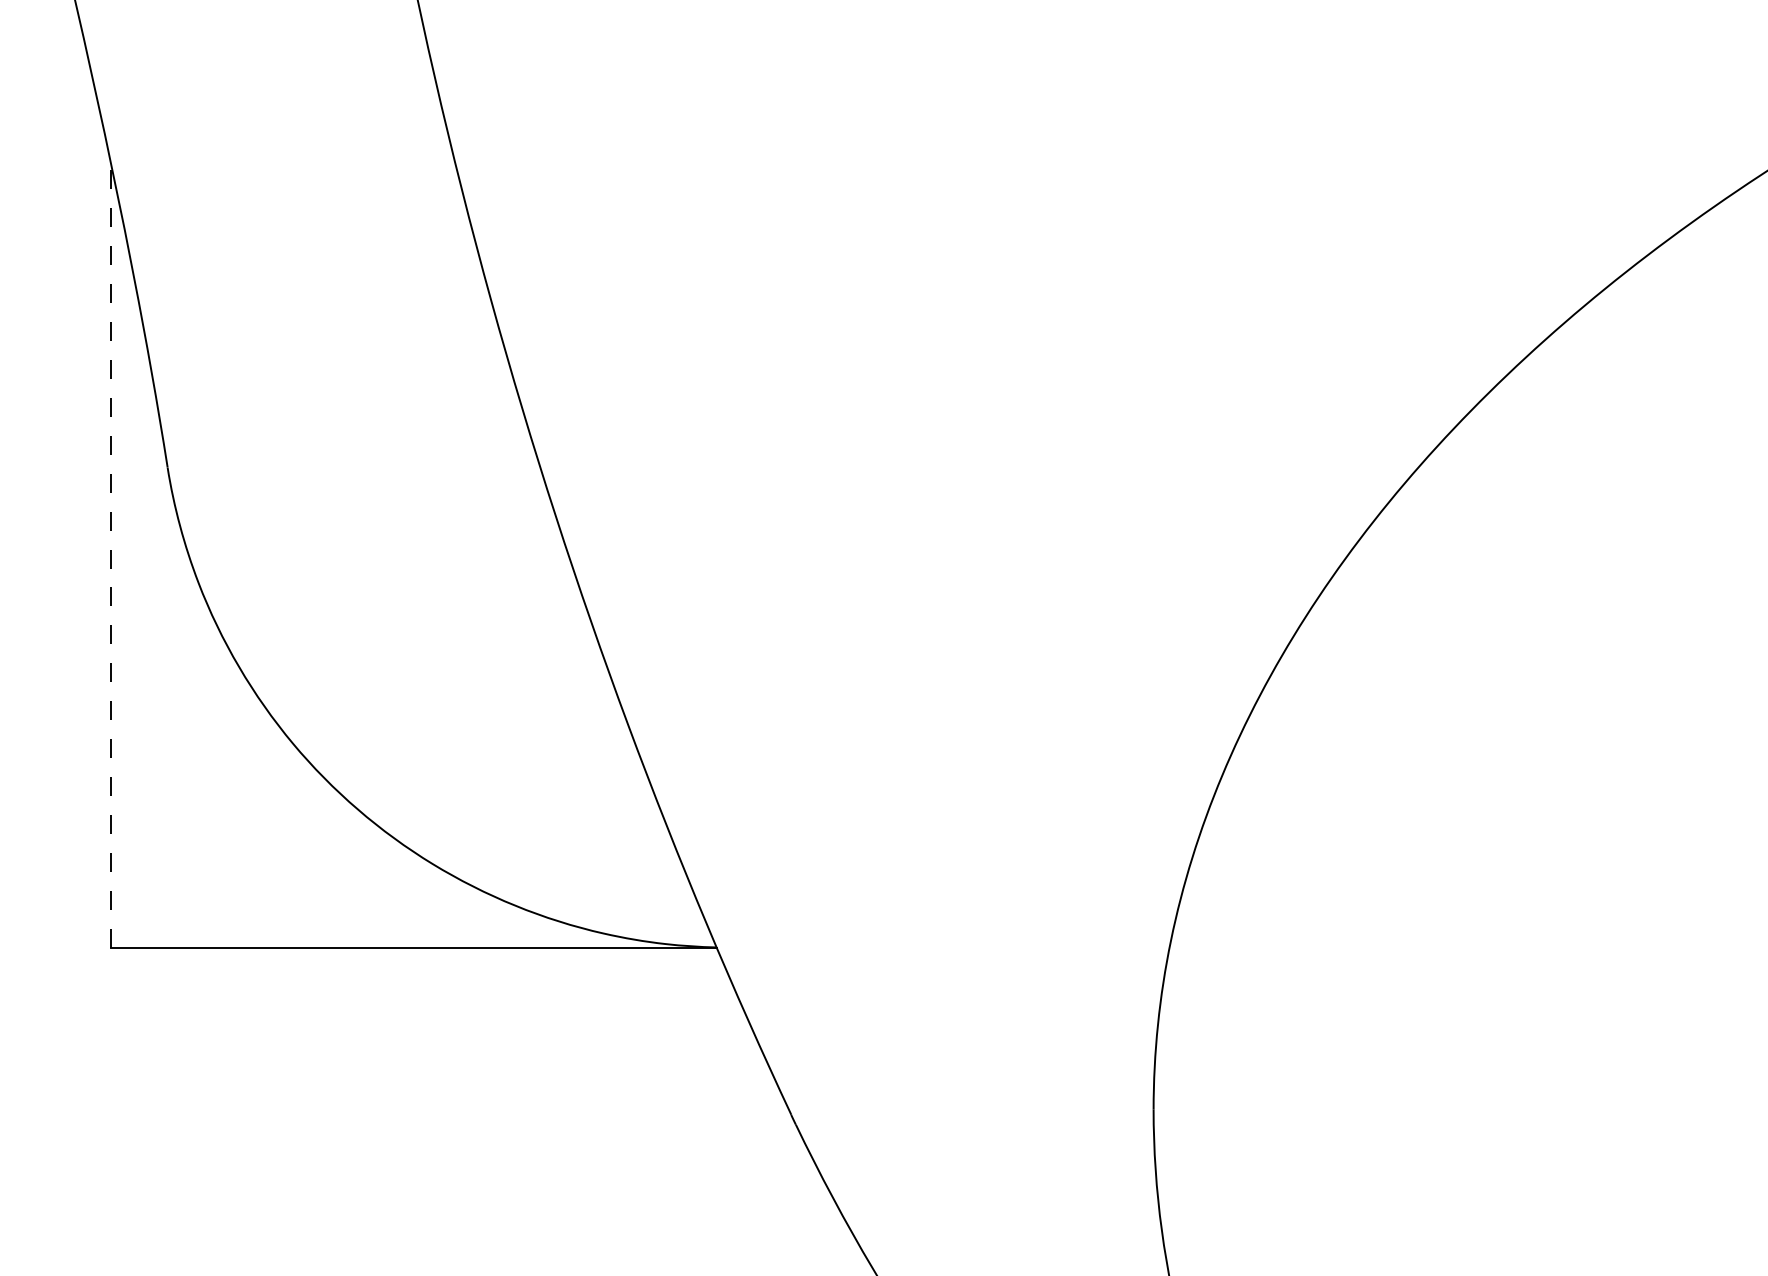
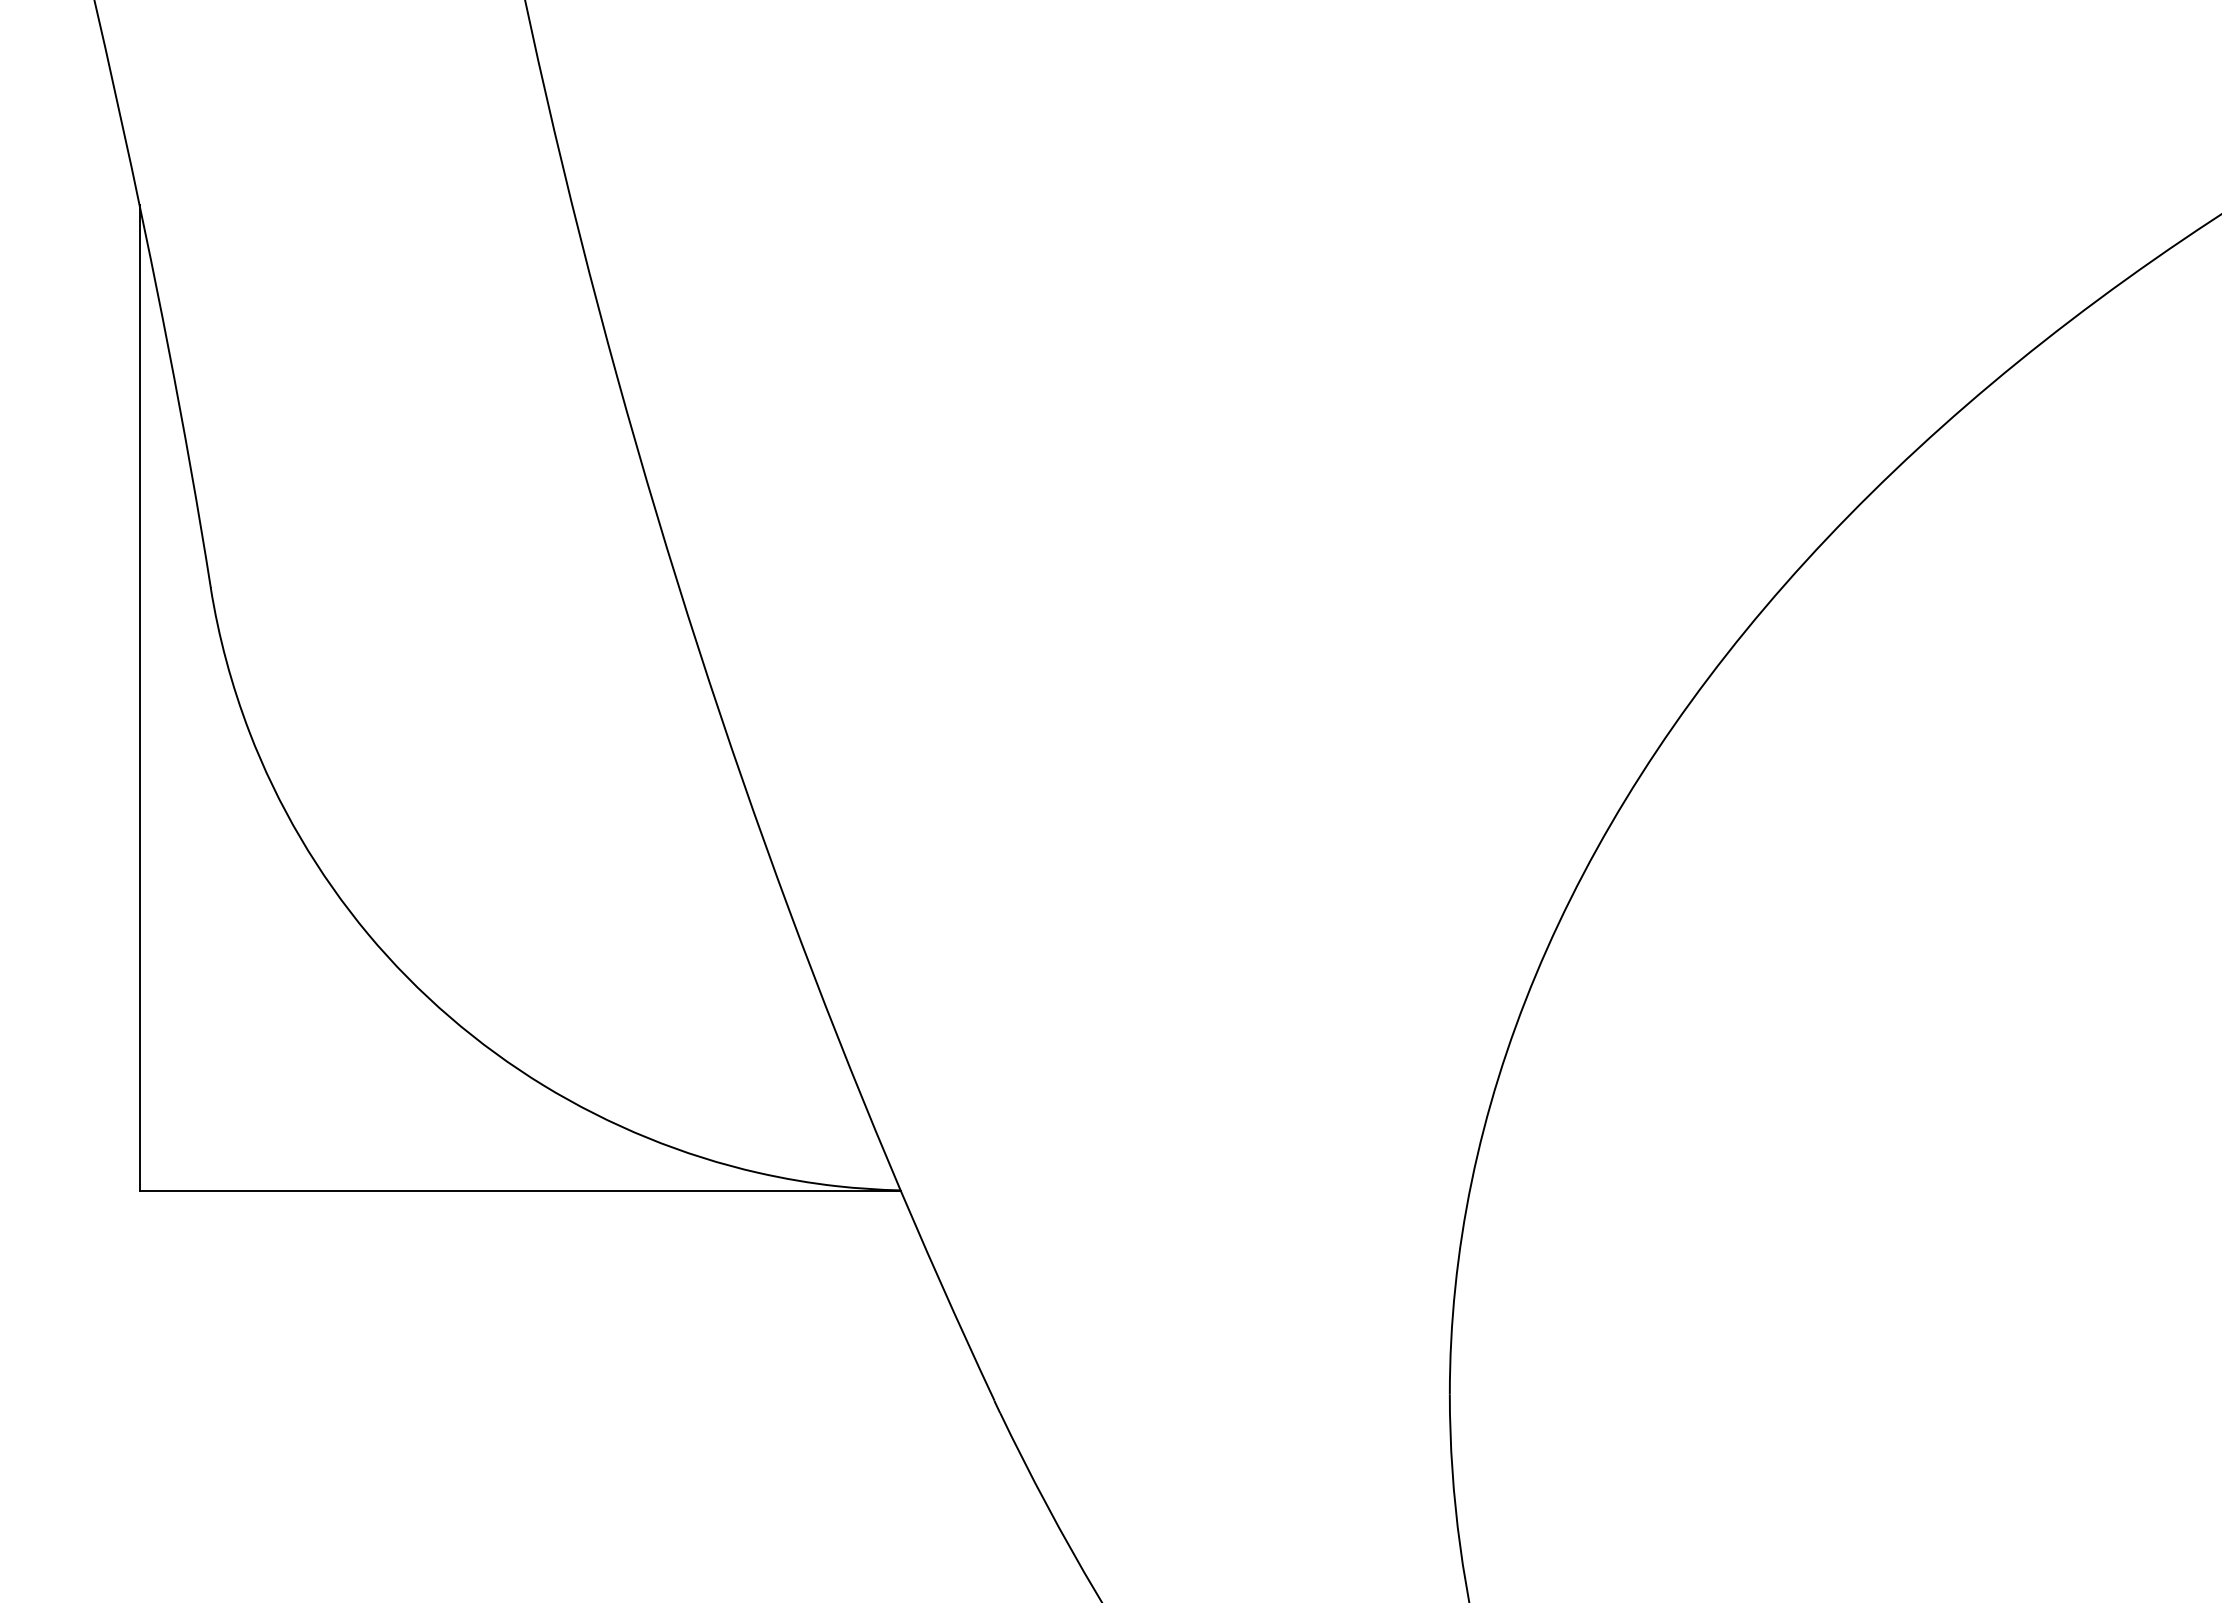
line: (110, 555) -> (139, 697), dashed -> solid

